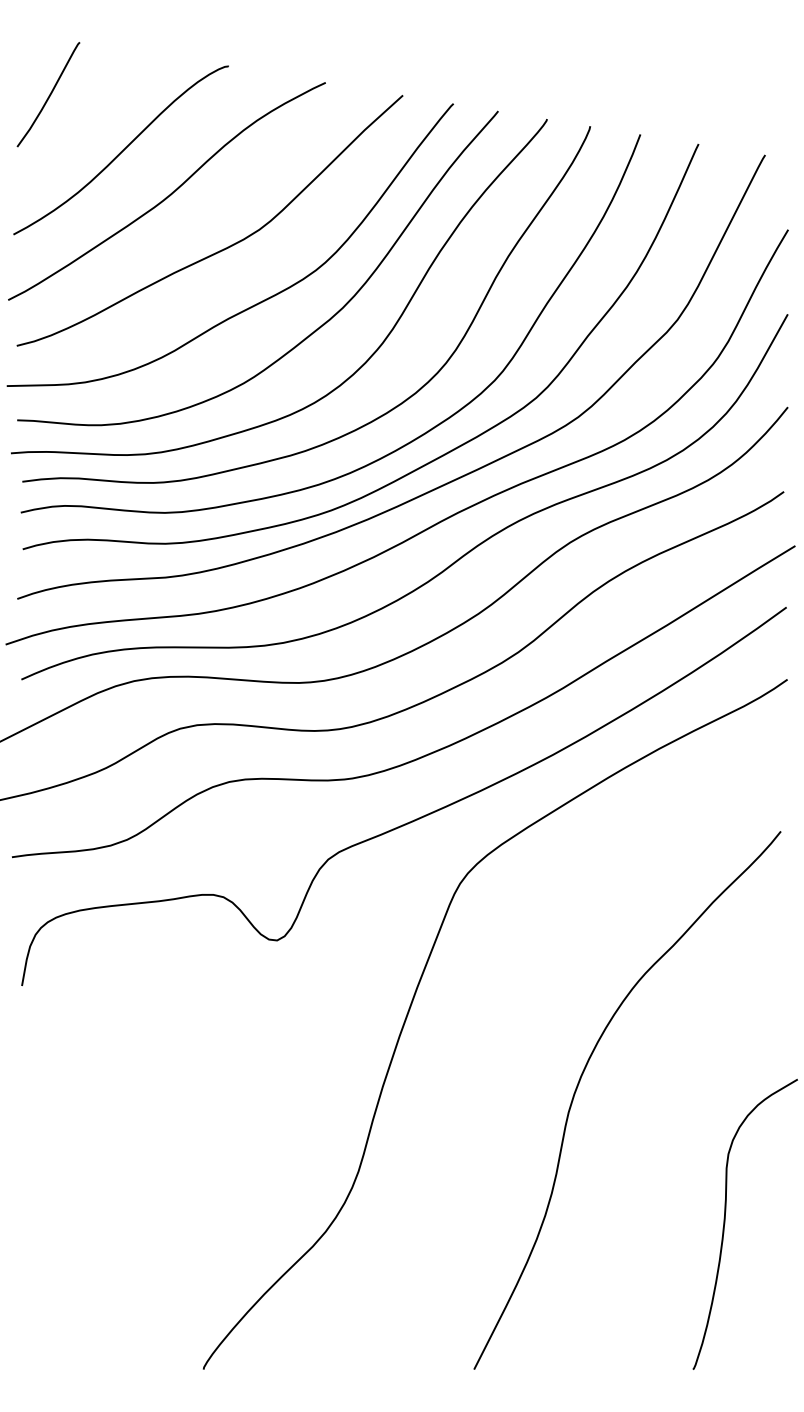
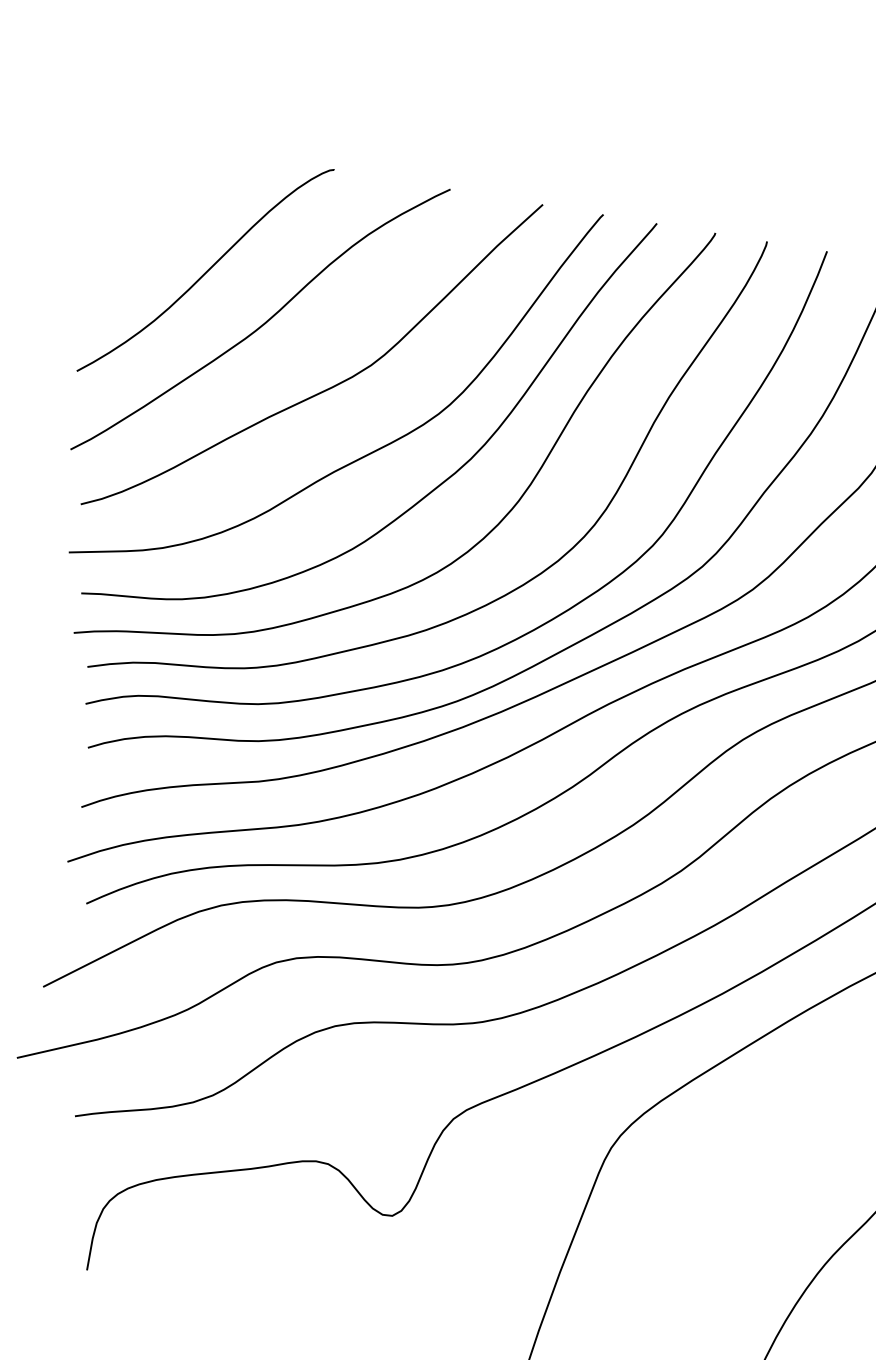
curve: (49, 94) -> (119, 203), removed

